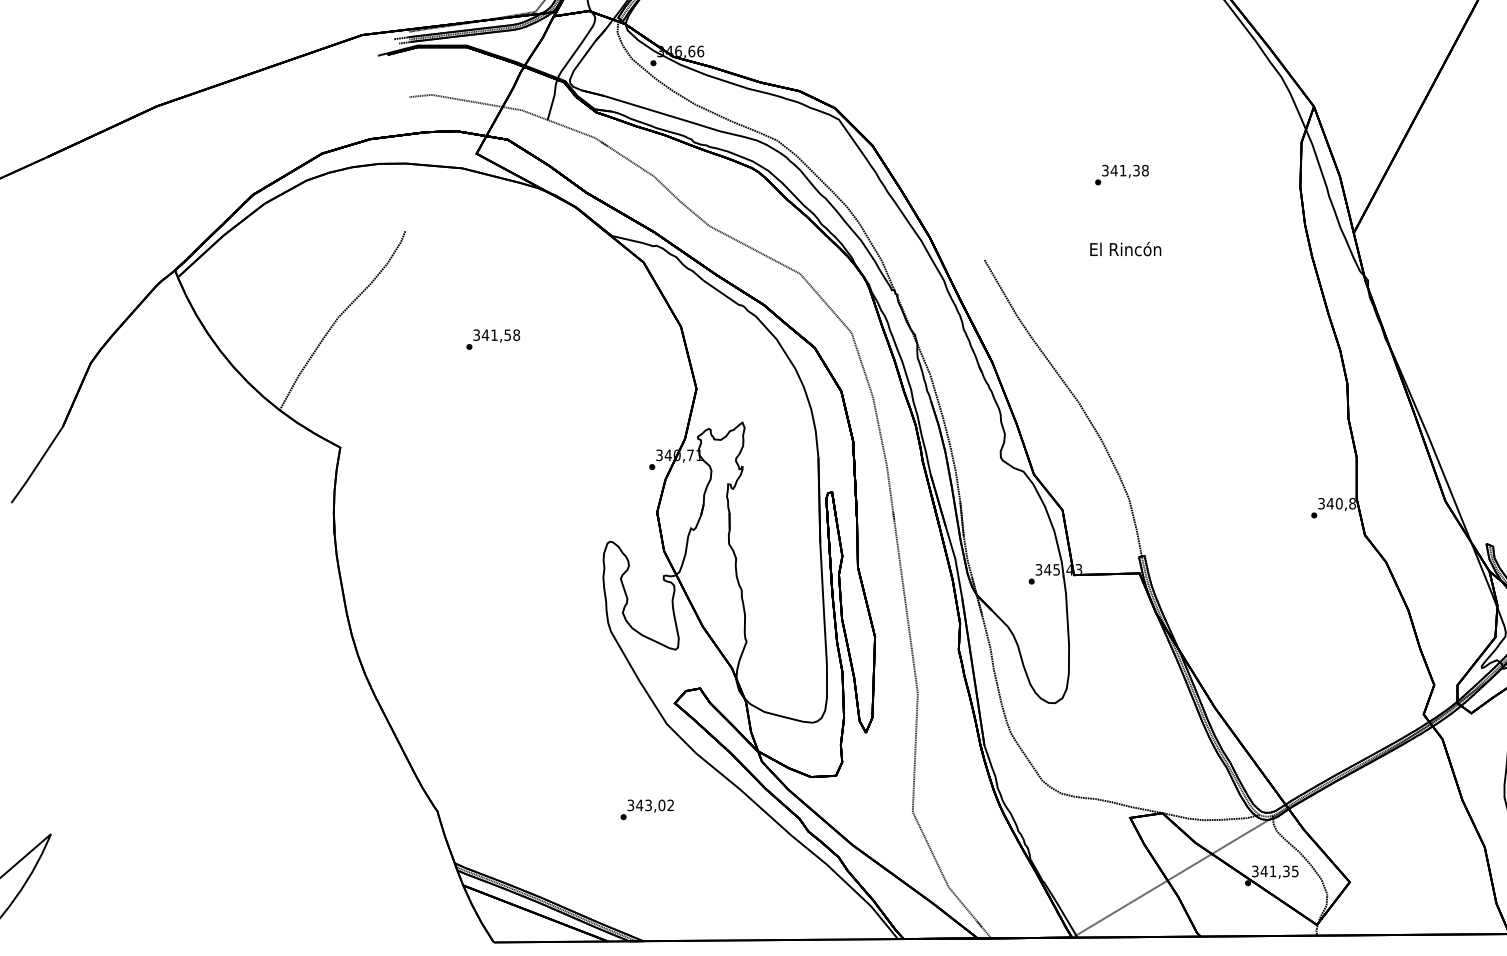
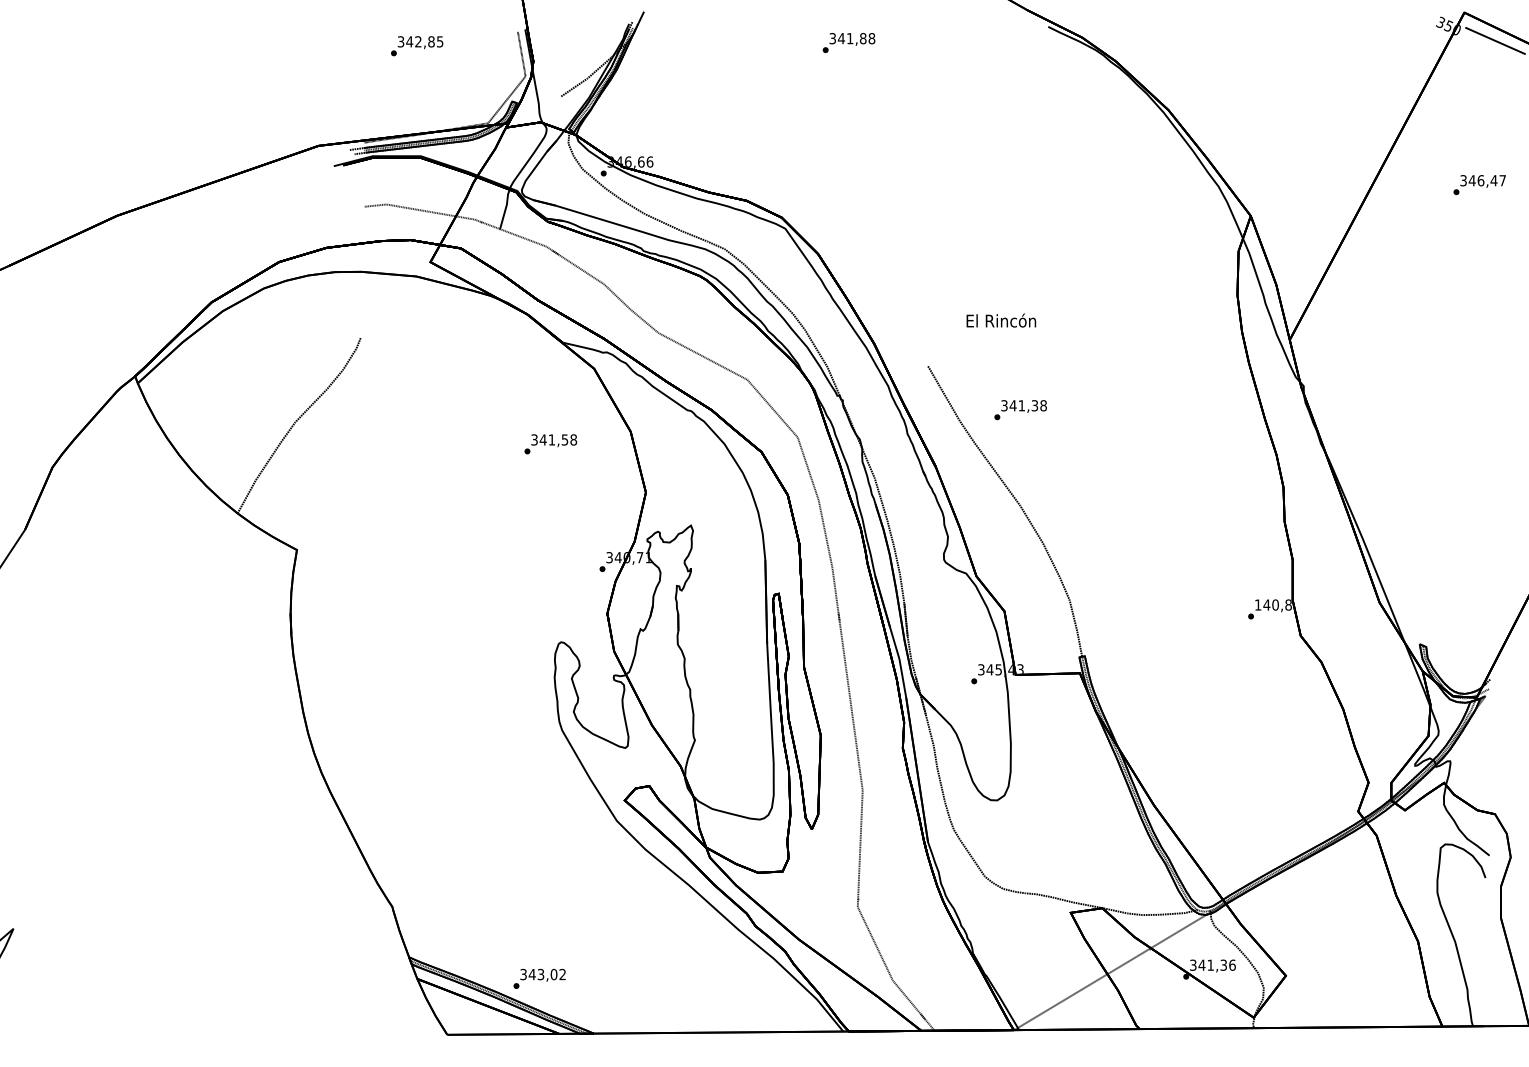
text: (1121, 175) -> (1020, 410), moved
text: (1125, 249) -> (1001, 320), moved
text: (492, 339) -> (550, 444), moved
text: (1321, 503) -> (1258, 604), 340,8 -> 140,8
text: (647, 809) -> (539, 978), moved
text: (1295, 870) -> (1232, 964), 341,35 -> 341,36

